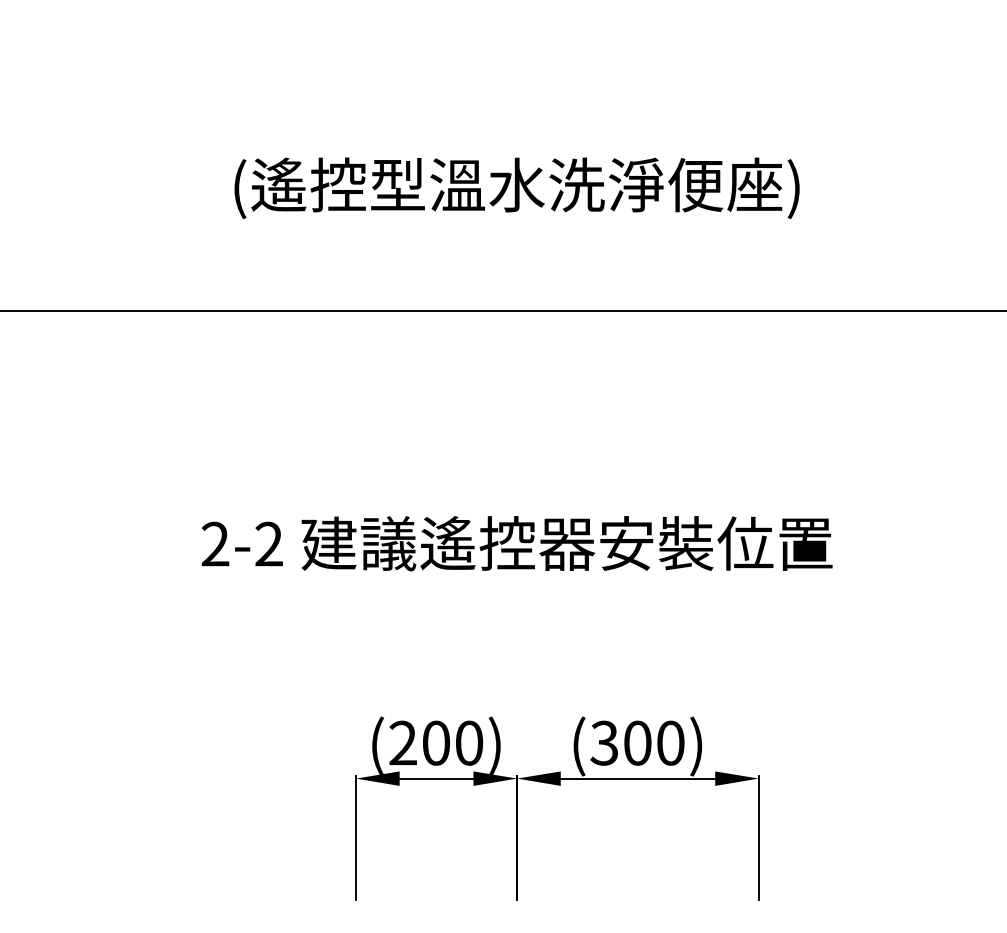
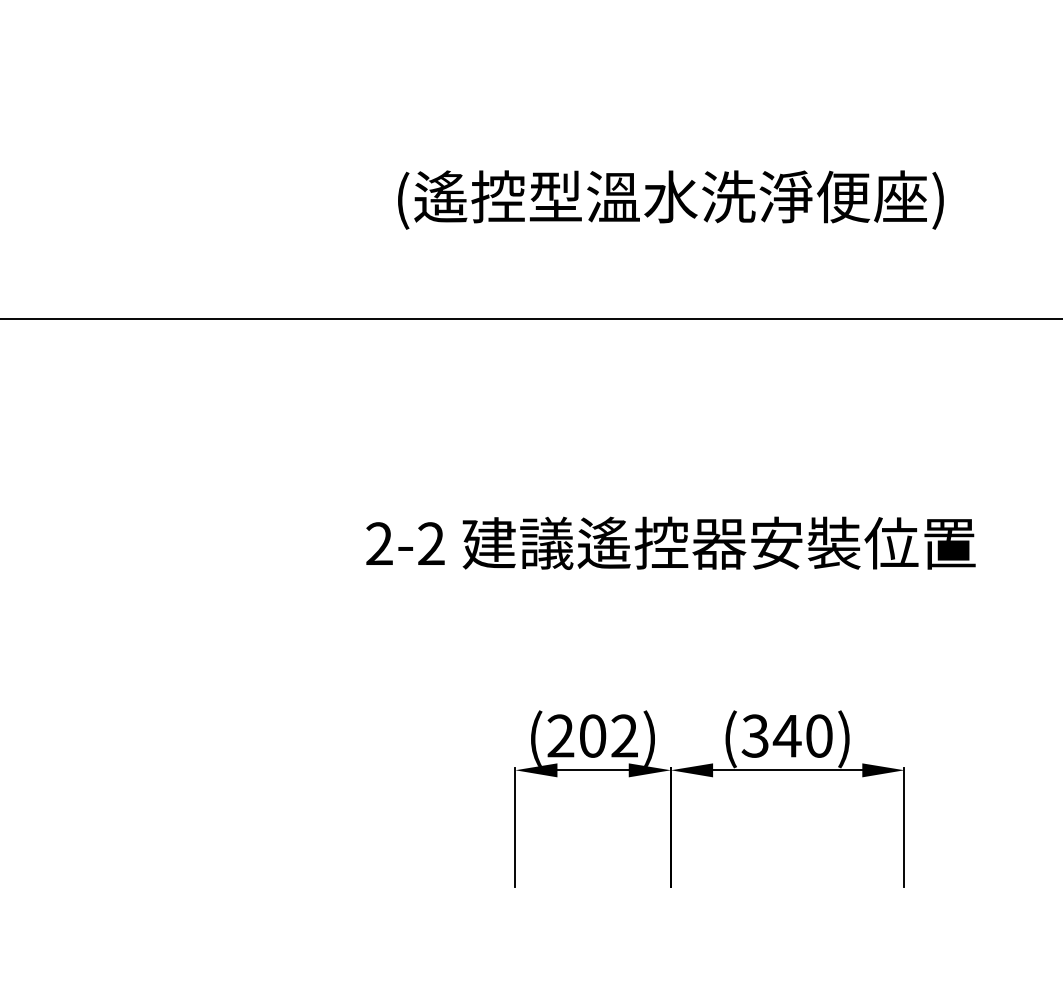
text: (469, 742) -> (624, 735), (200) -> (202)
text: (636, 742) -> (786, 735), (300) -> (340)

